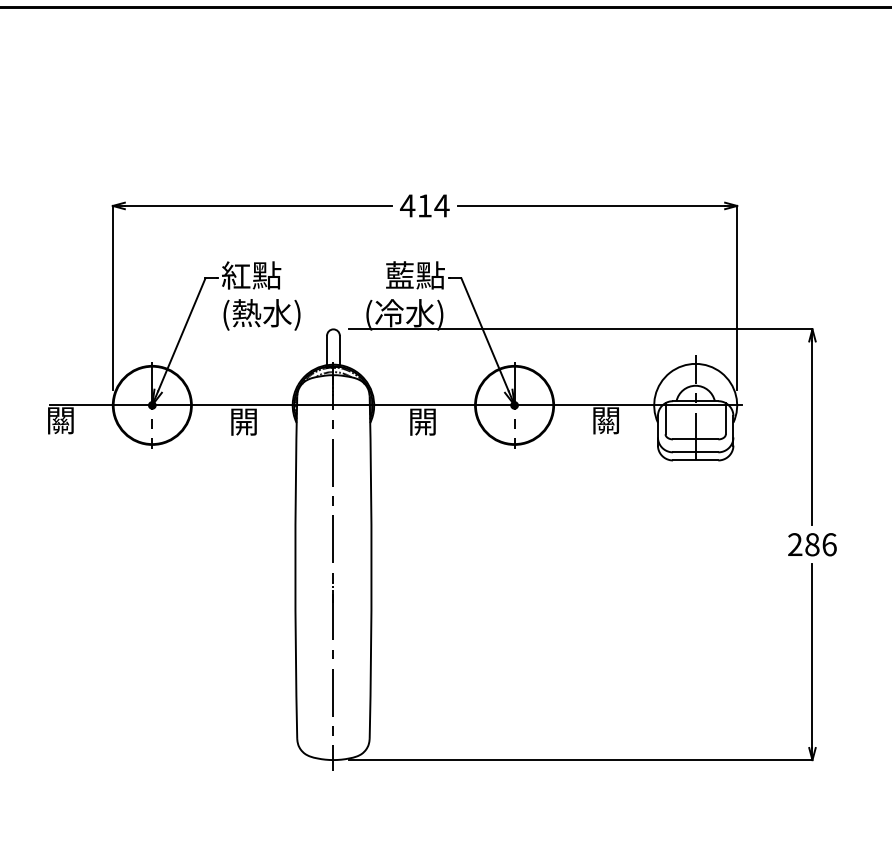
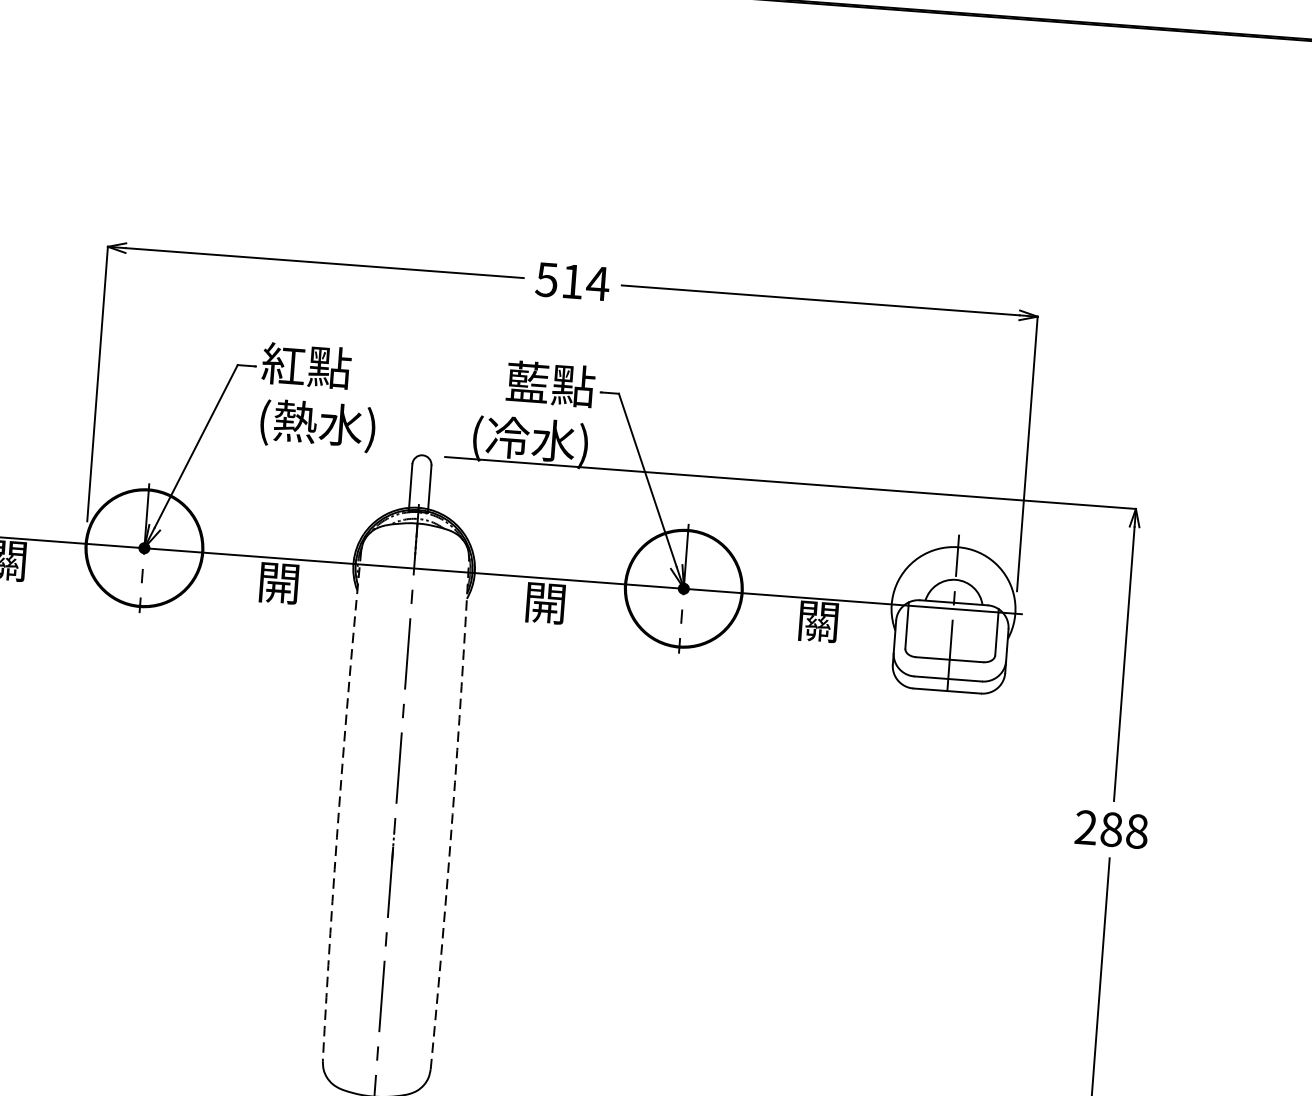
text: (407, 205) -> (546, 279), 414 -> 514
text: (829, 544) -> (1137, 831), 286 -> 288
arc: (295, 567) -> (339, 805), solid -> dashed
arc: (371, 567) -> (452, 814), solid -> dashed

